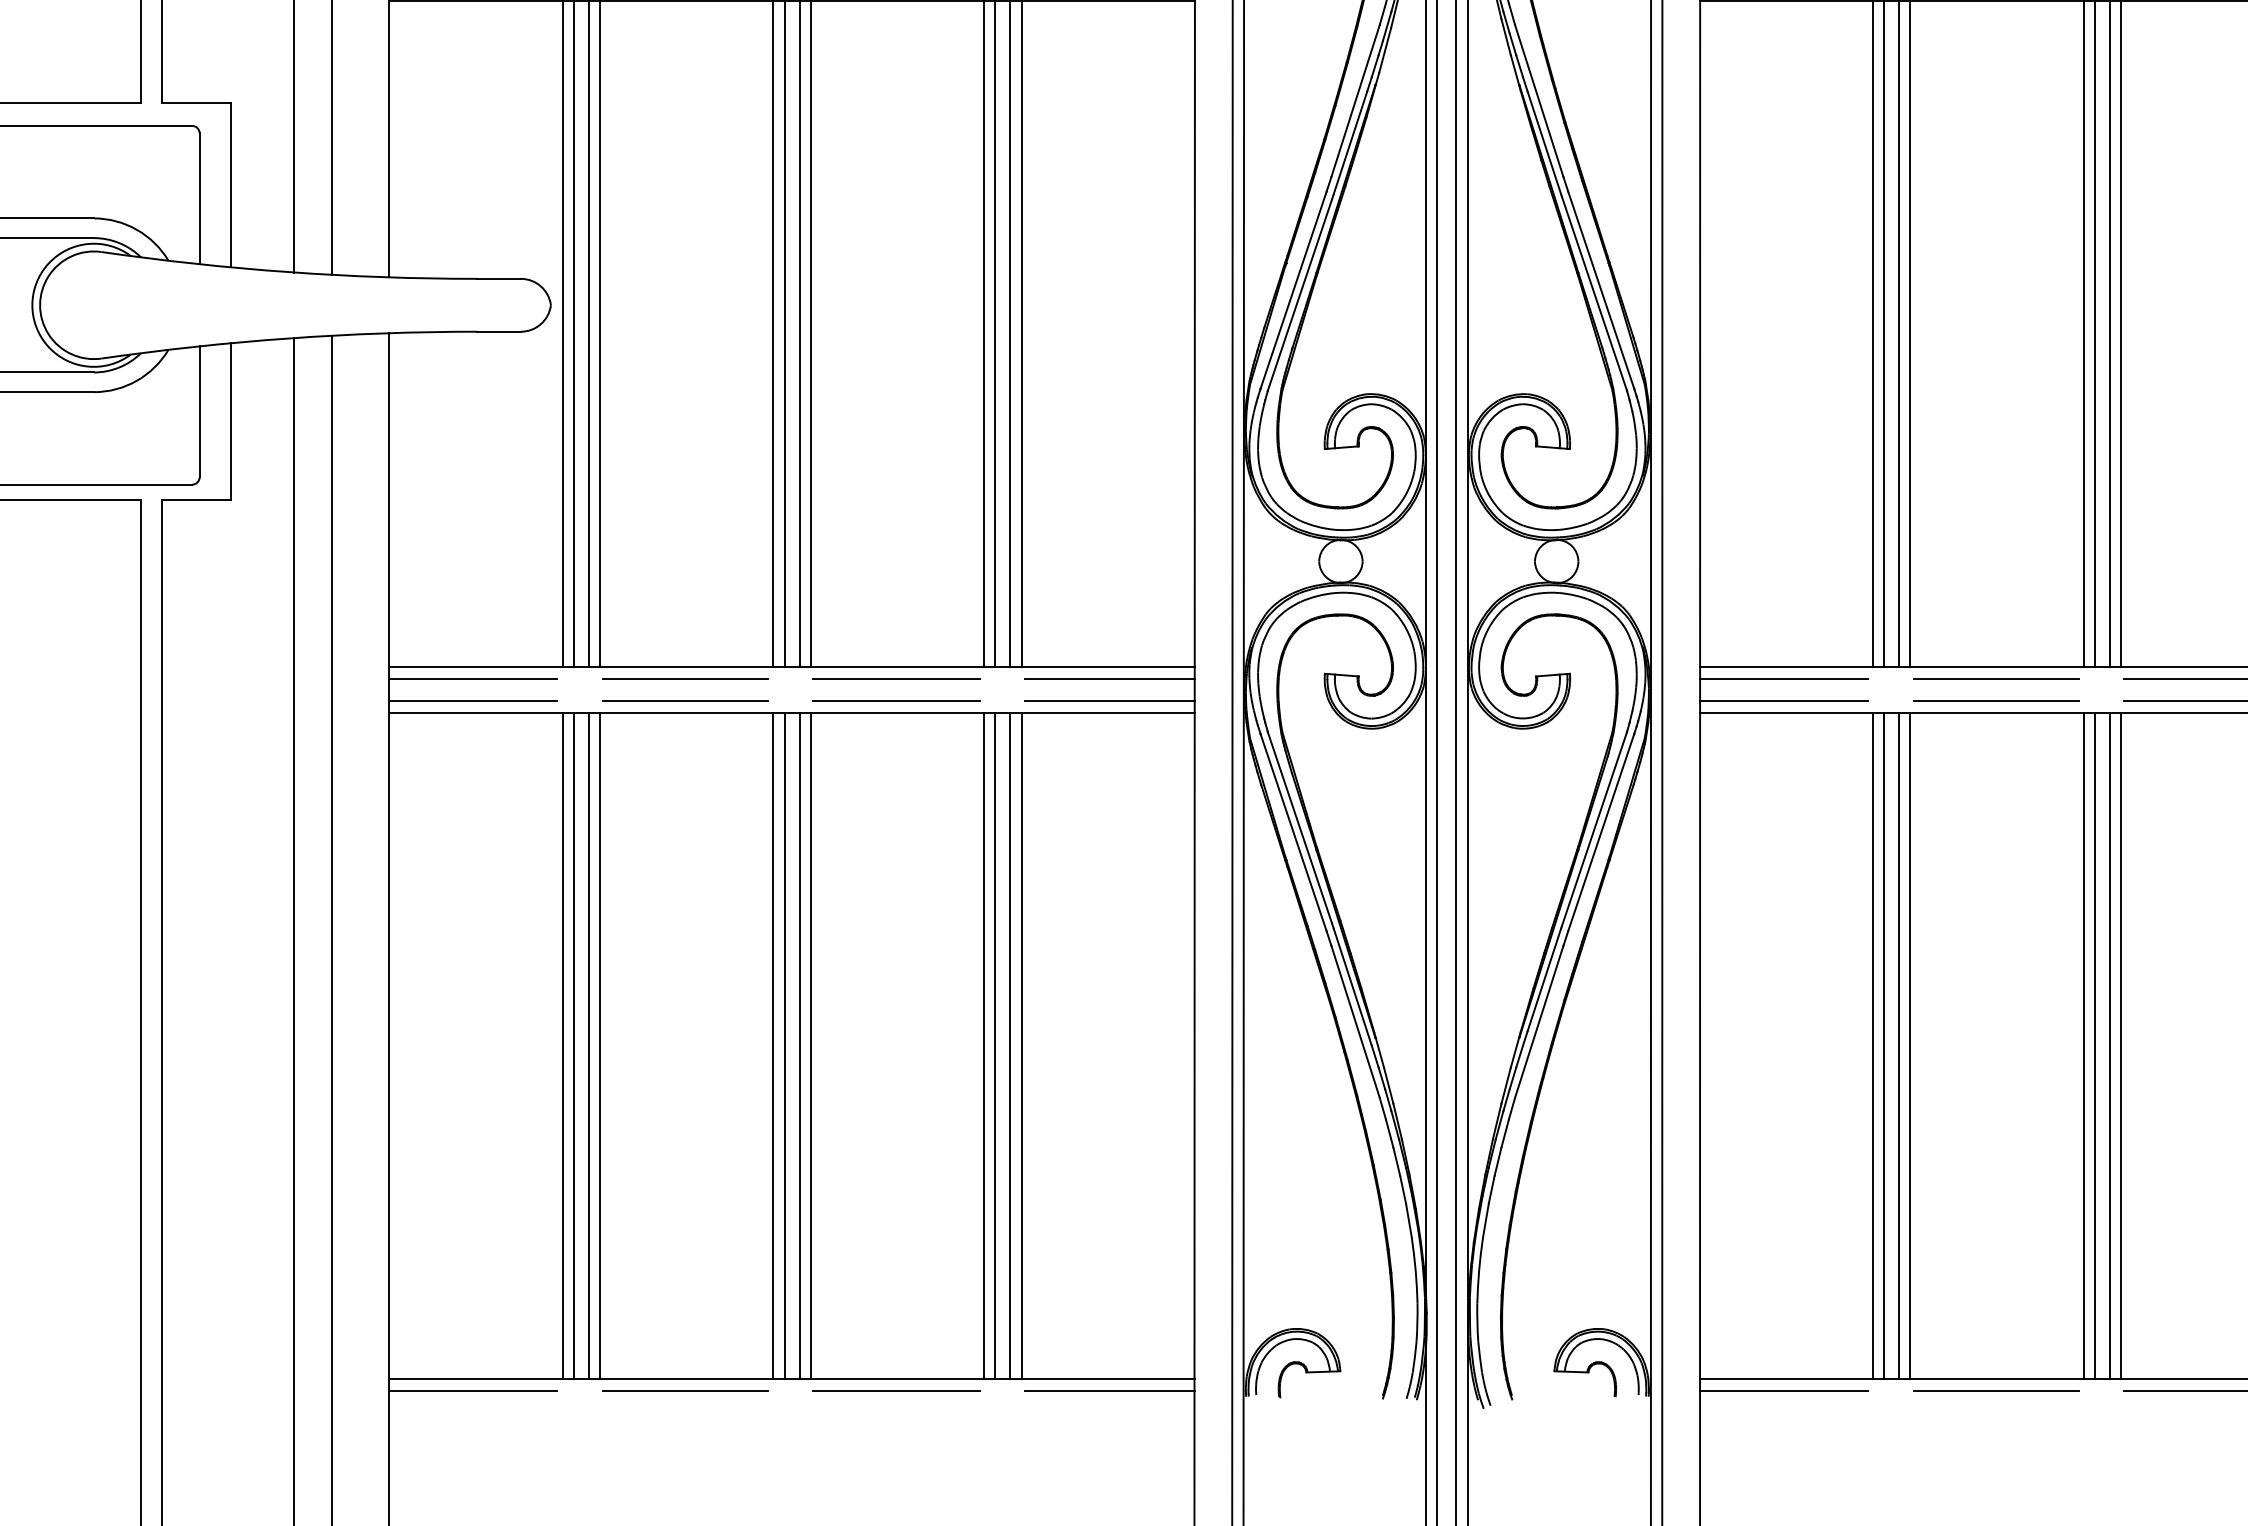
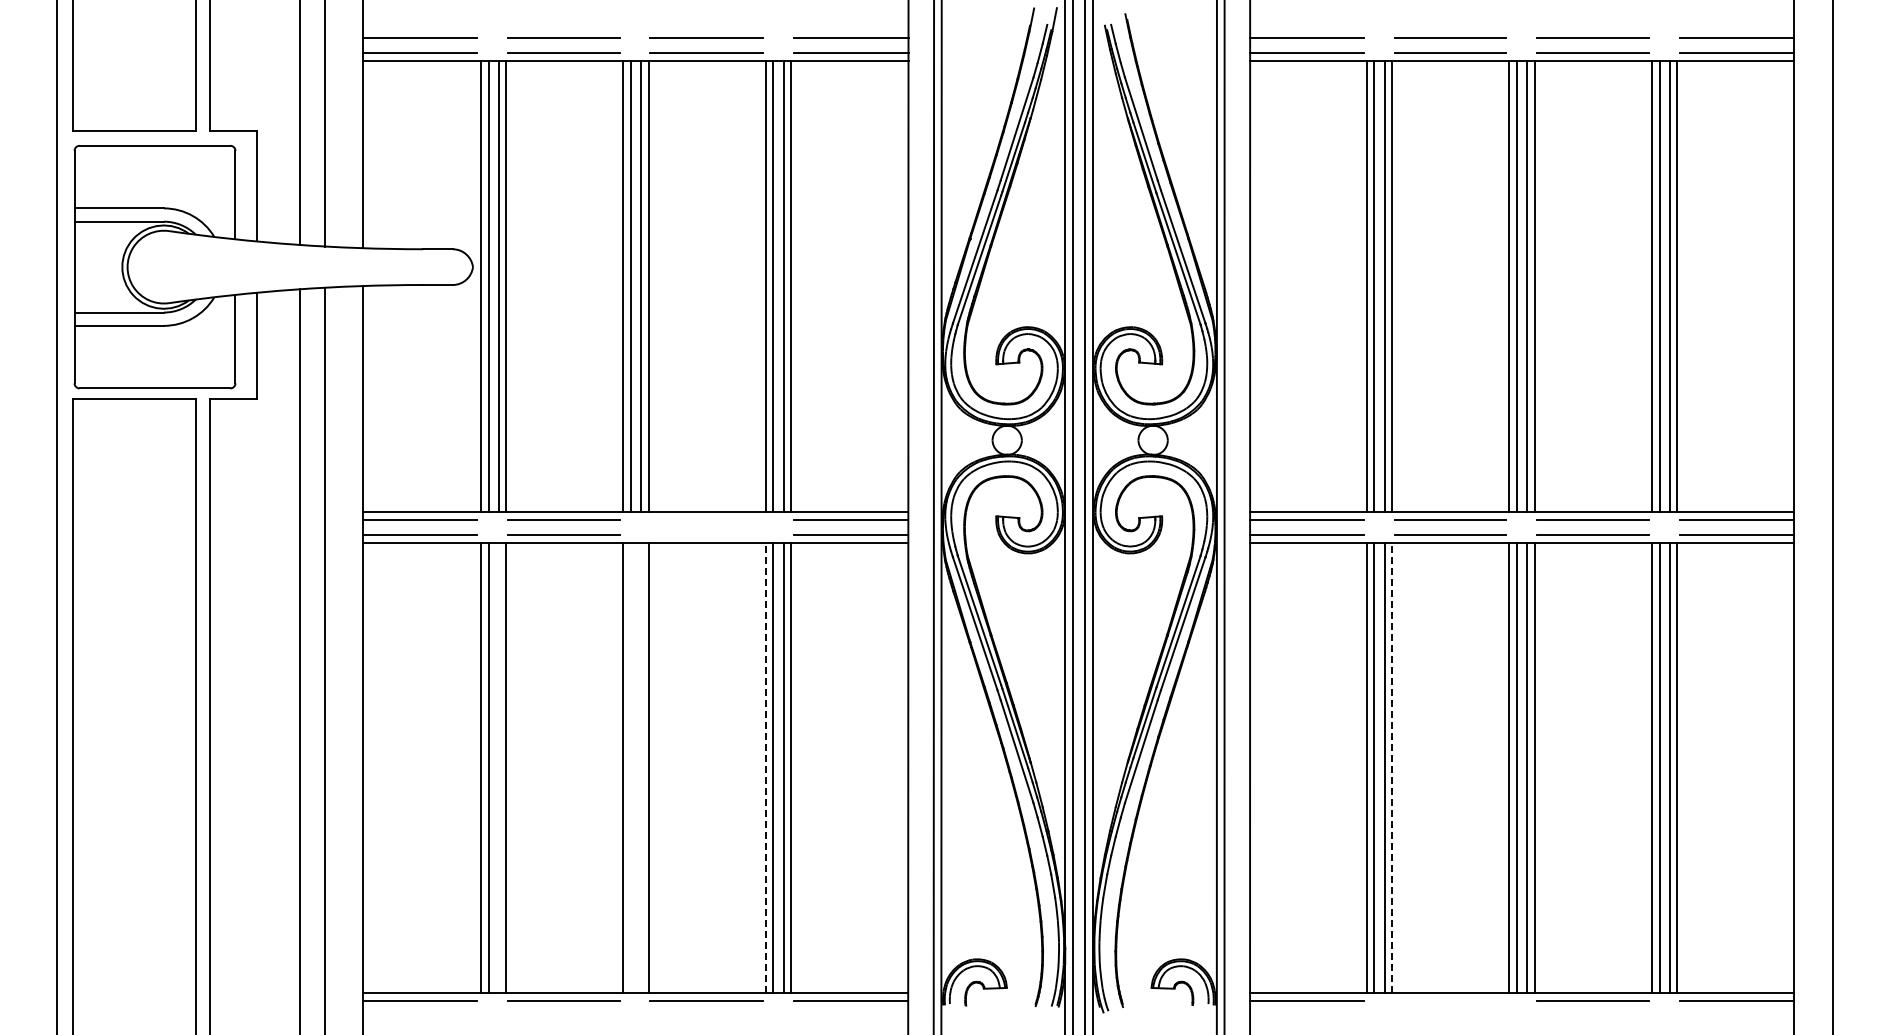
line: (896, 678) -> (706, 519), removed
line: (896, 700) -> (706, 534), removed
line: (588, 1045) -> (498, 767), removed
line: (785, 1045) -> (631, 767), removed
line: (800, 1045) -> (641, 767), removed
line: (983, 1045) -> (765, 767), solid -> dashed
line: (1910, 1045) -> (1392, 767), solid -> dashed
line: (1996, 1389) -> (1450, 1000), removed

